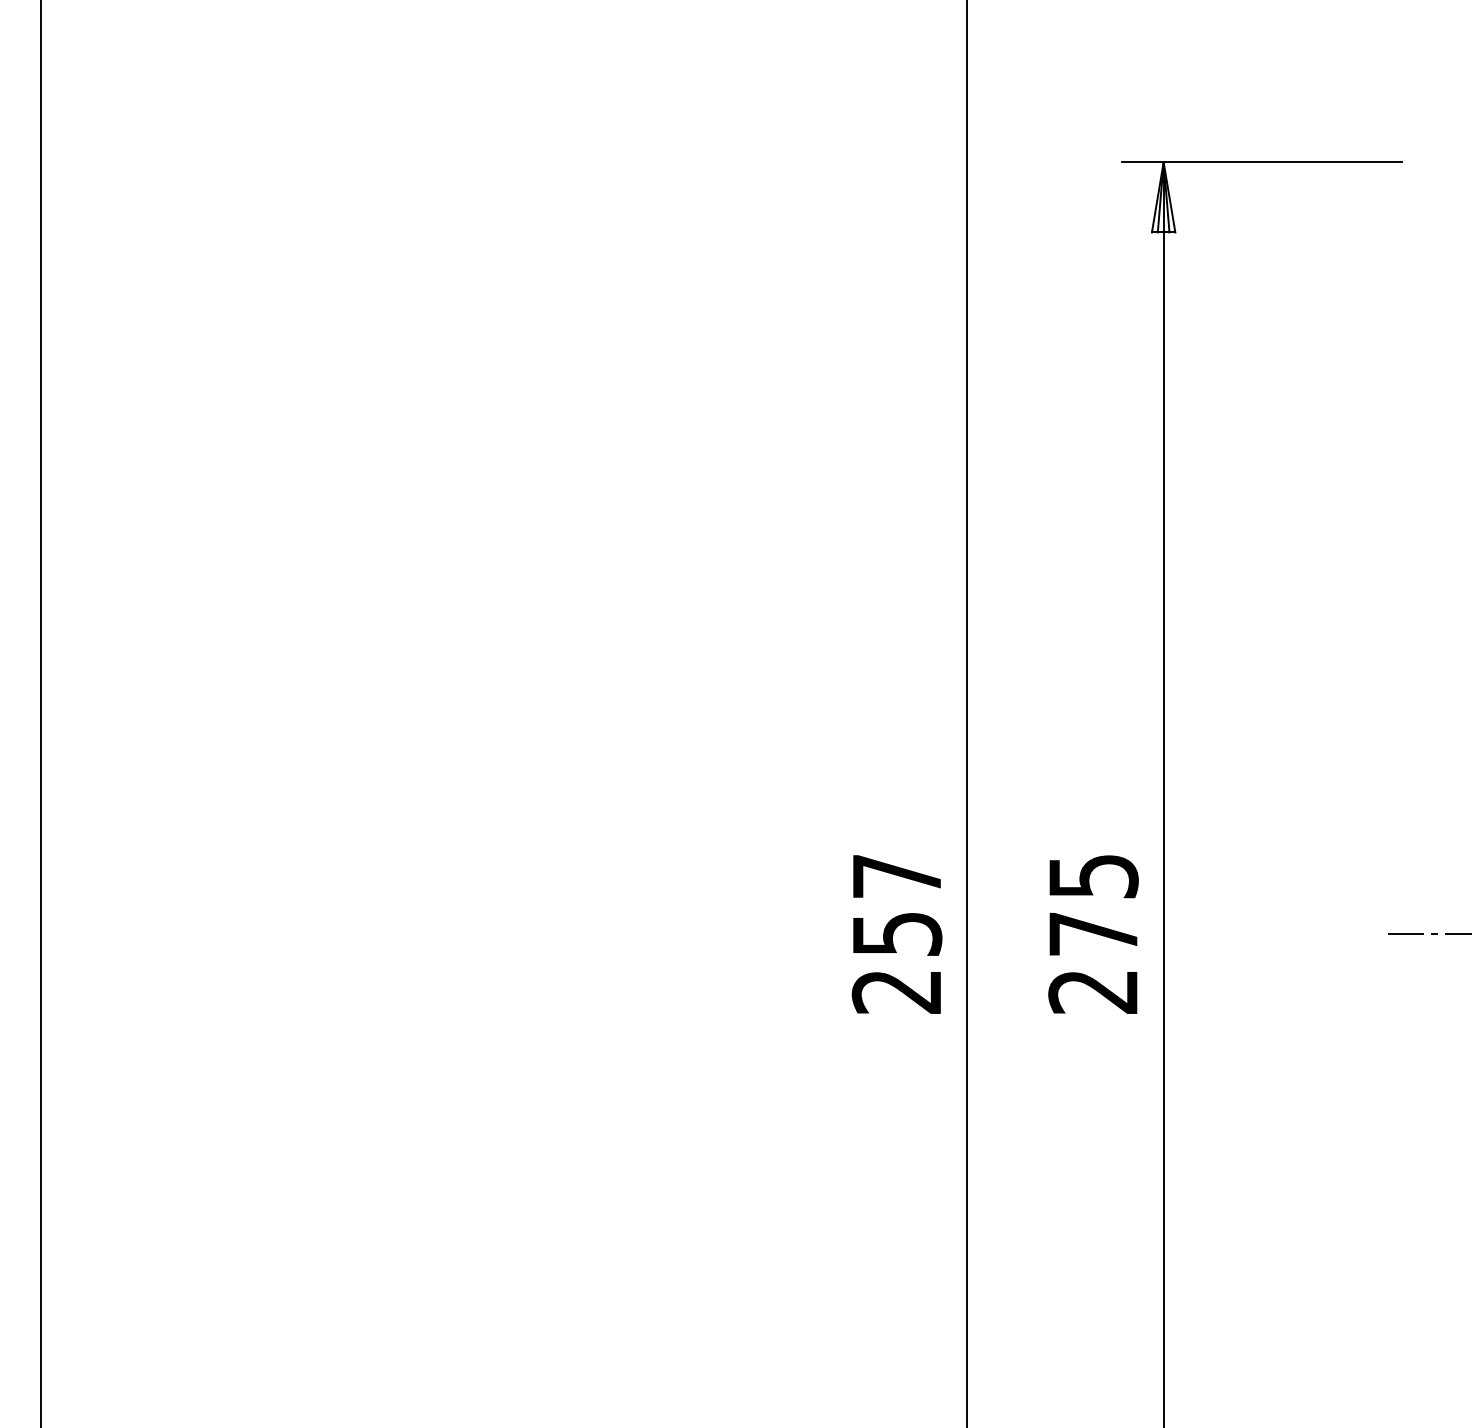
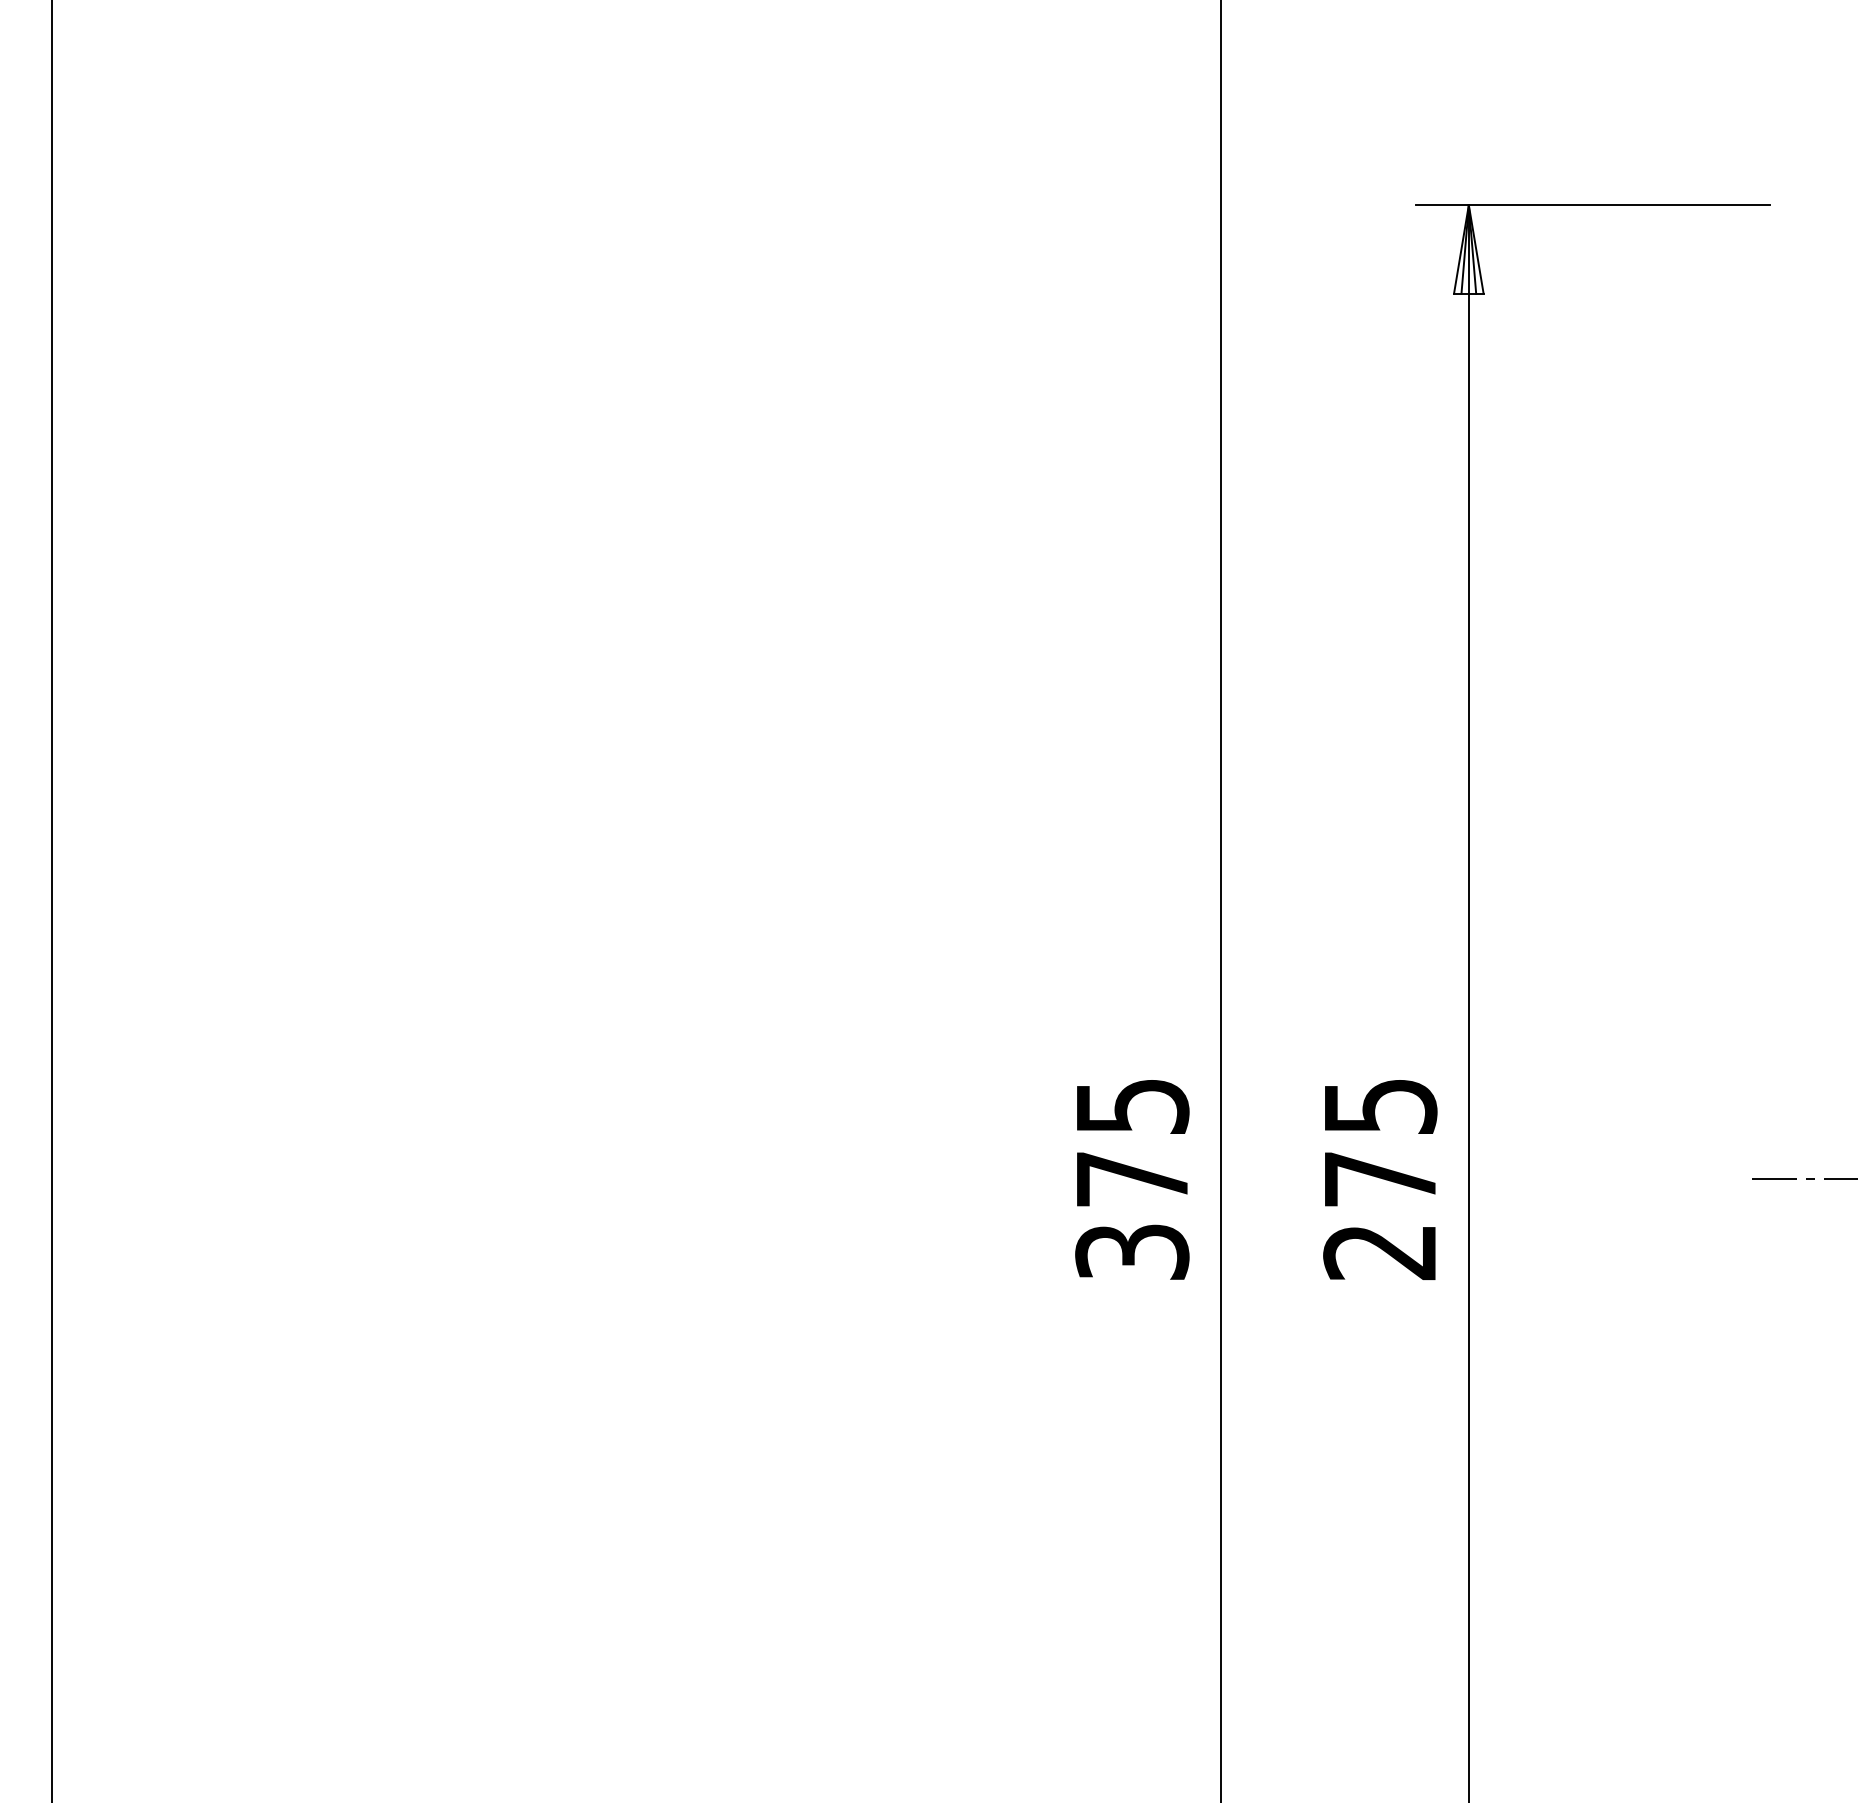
text: (897, 934) -> (1132, 1179), 257 -> 375

